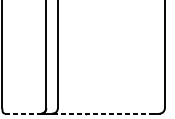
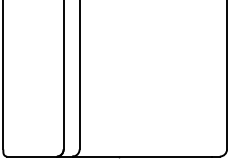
line: (23, 113) -> (32, 156), dashed -> solid
line: (103, 113) -> (142, 156), dashed -> solid

